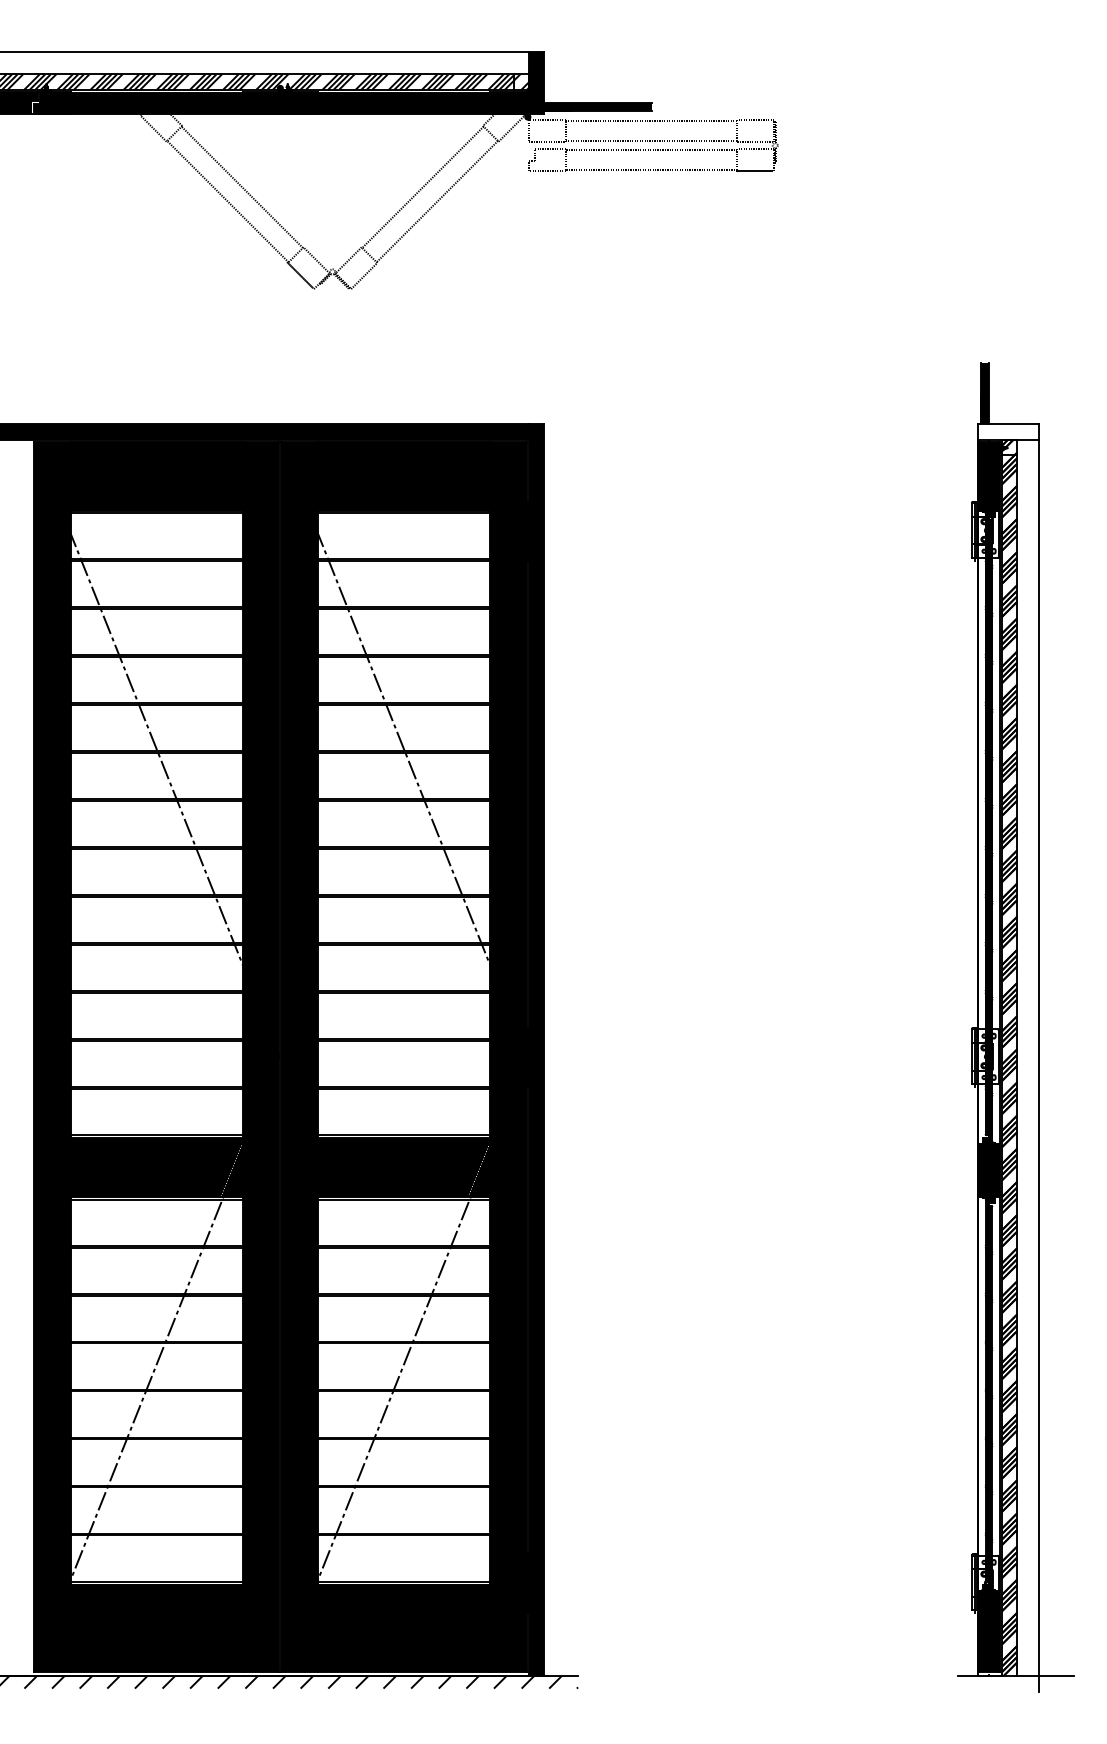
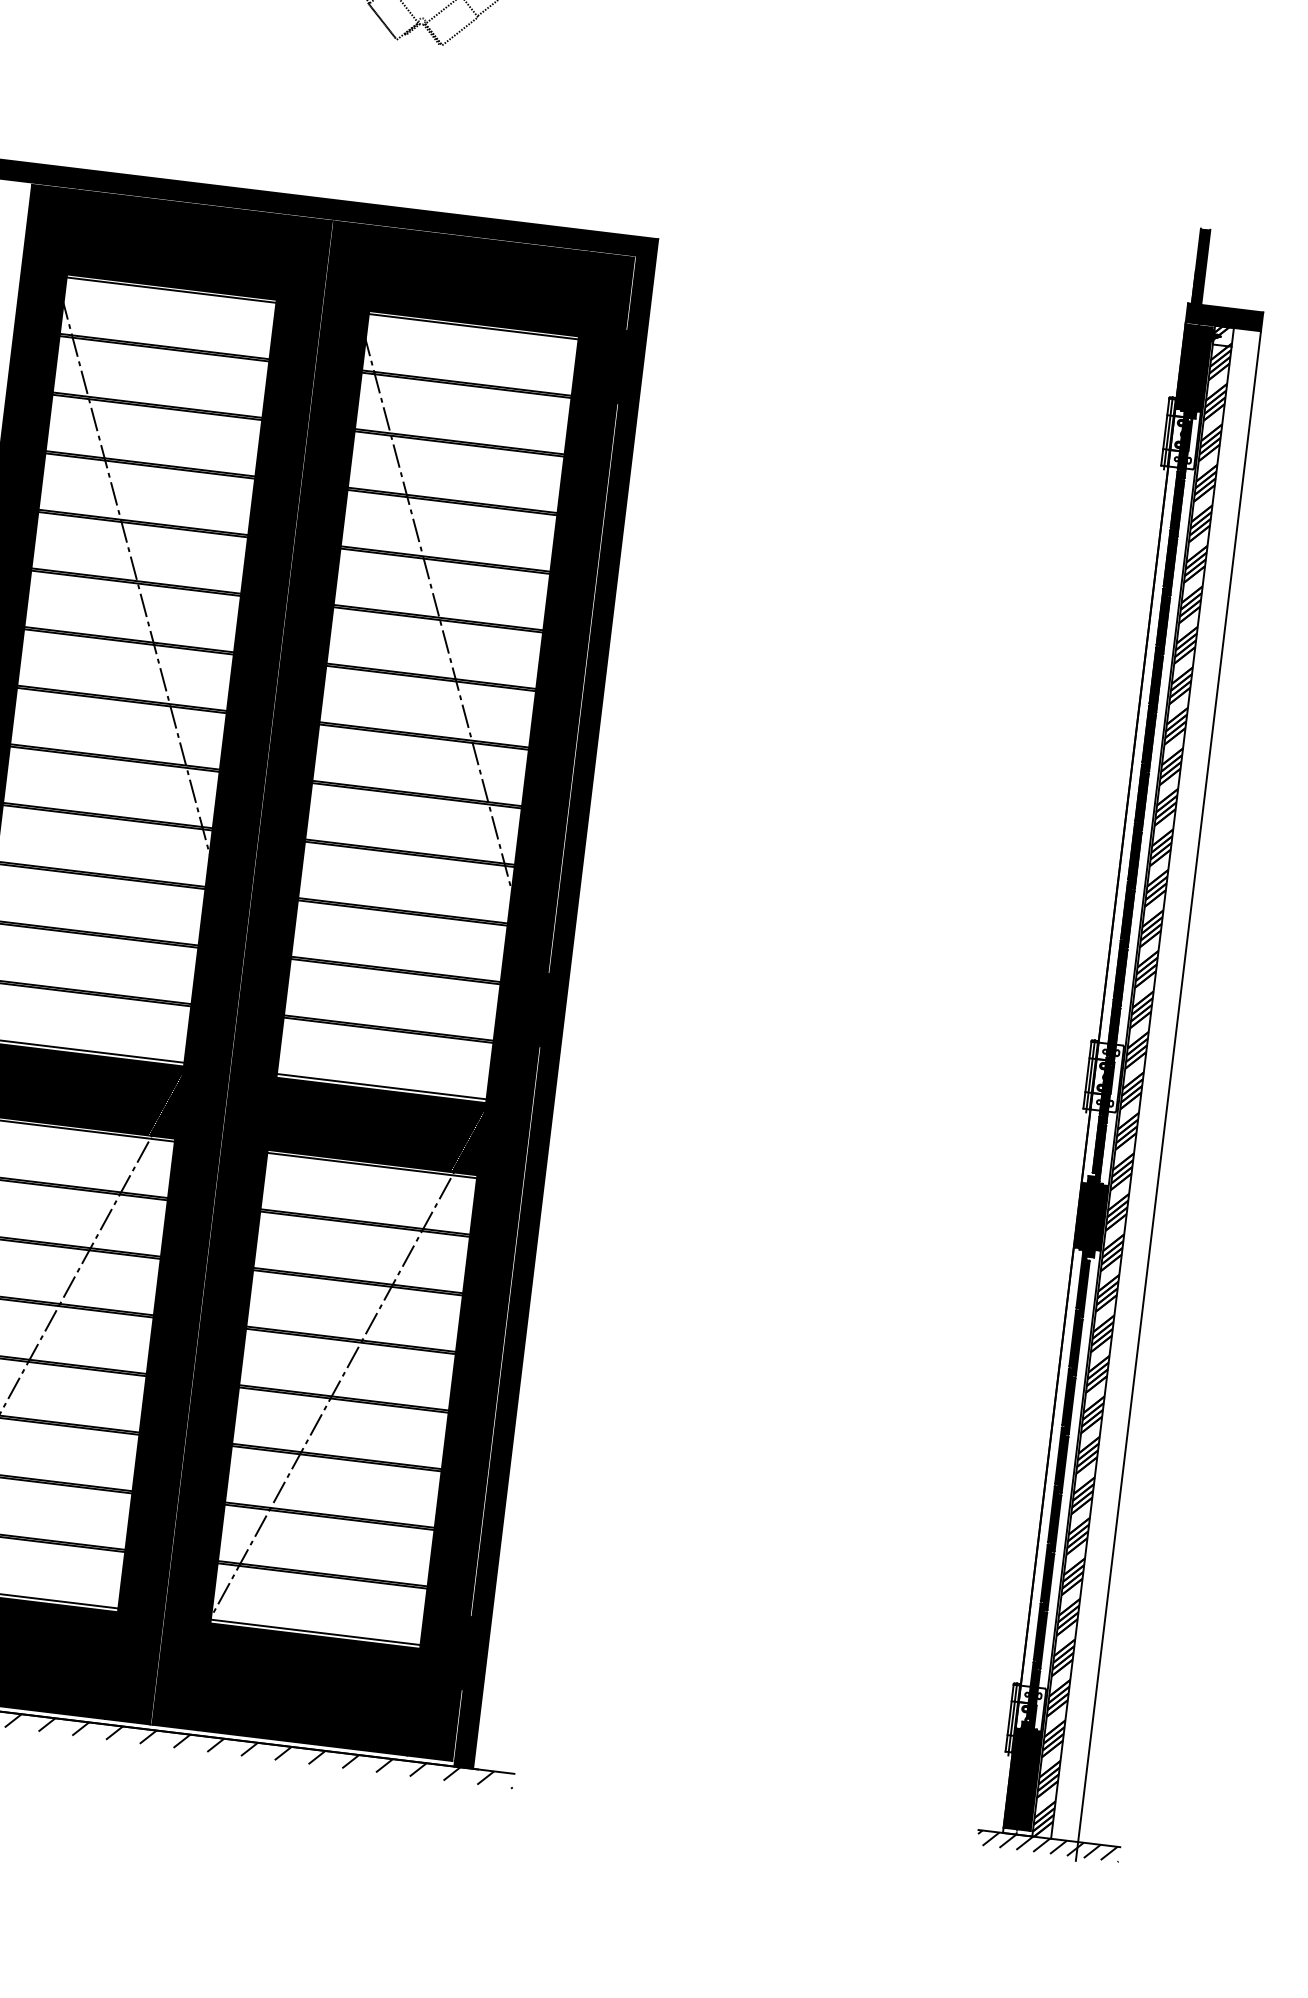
fill: (1008, 431) -> (1224, 316), added
hatch: (1015, 1682) -> (1047, 1846), added

